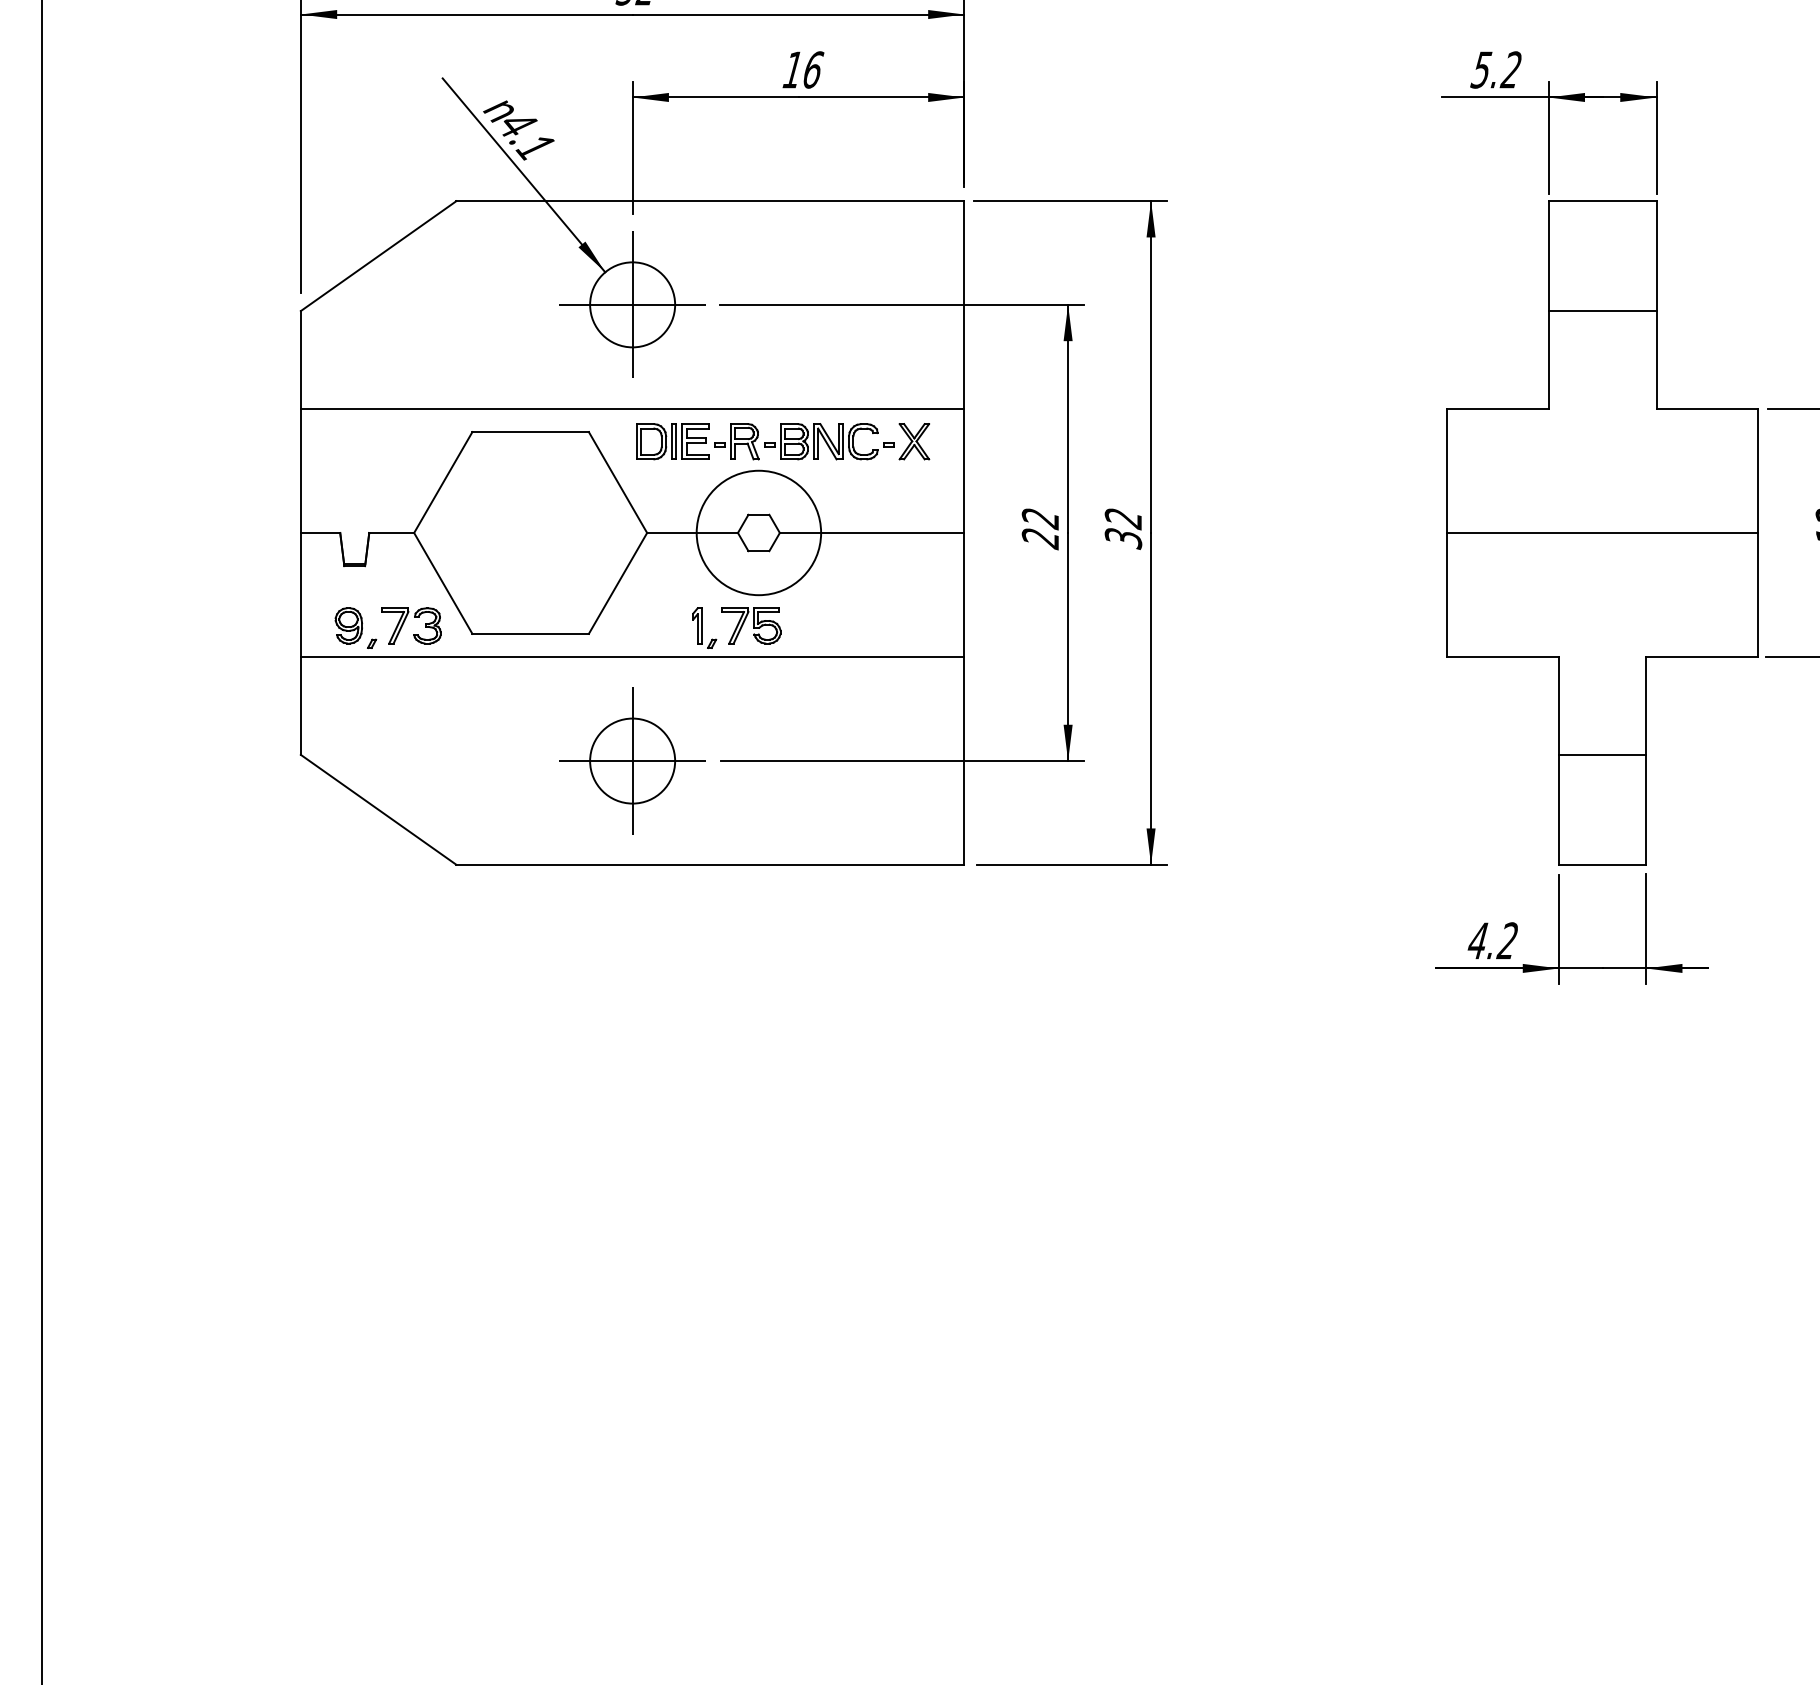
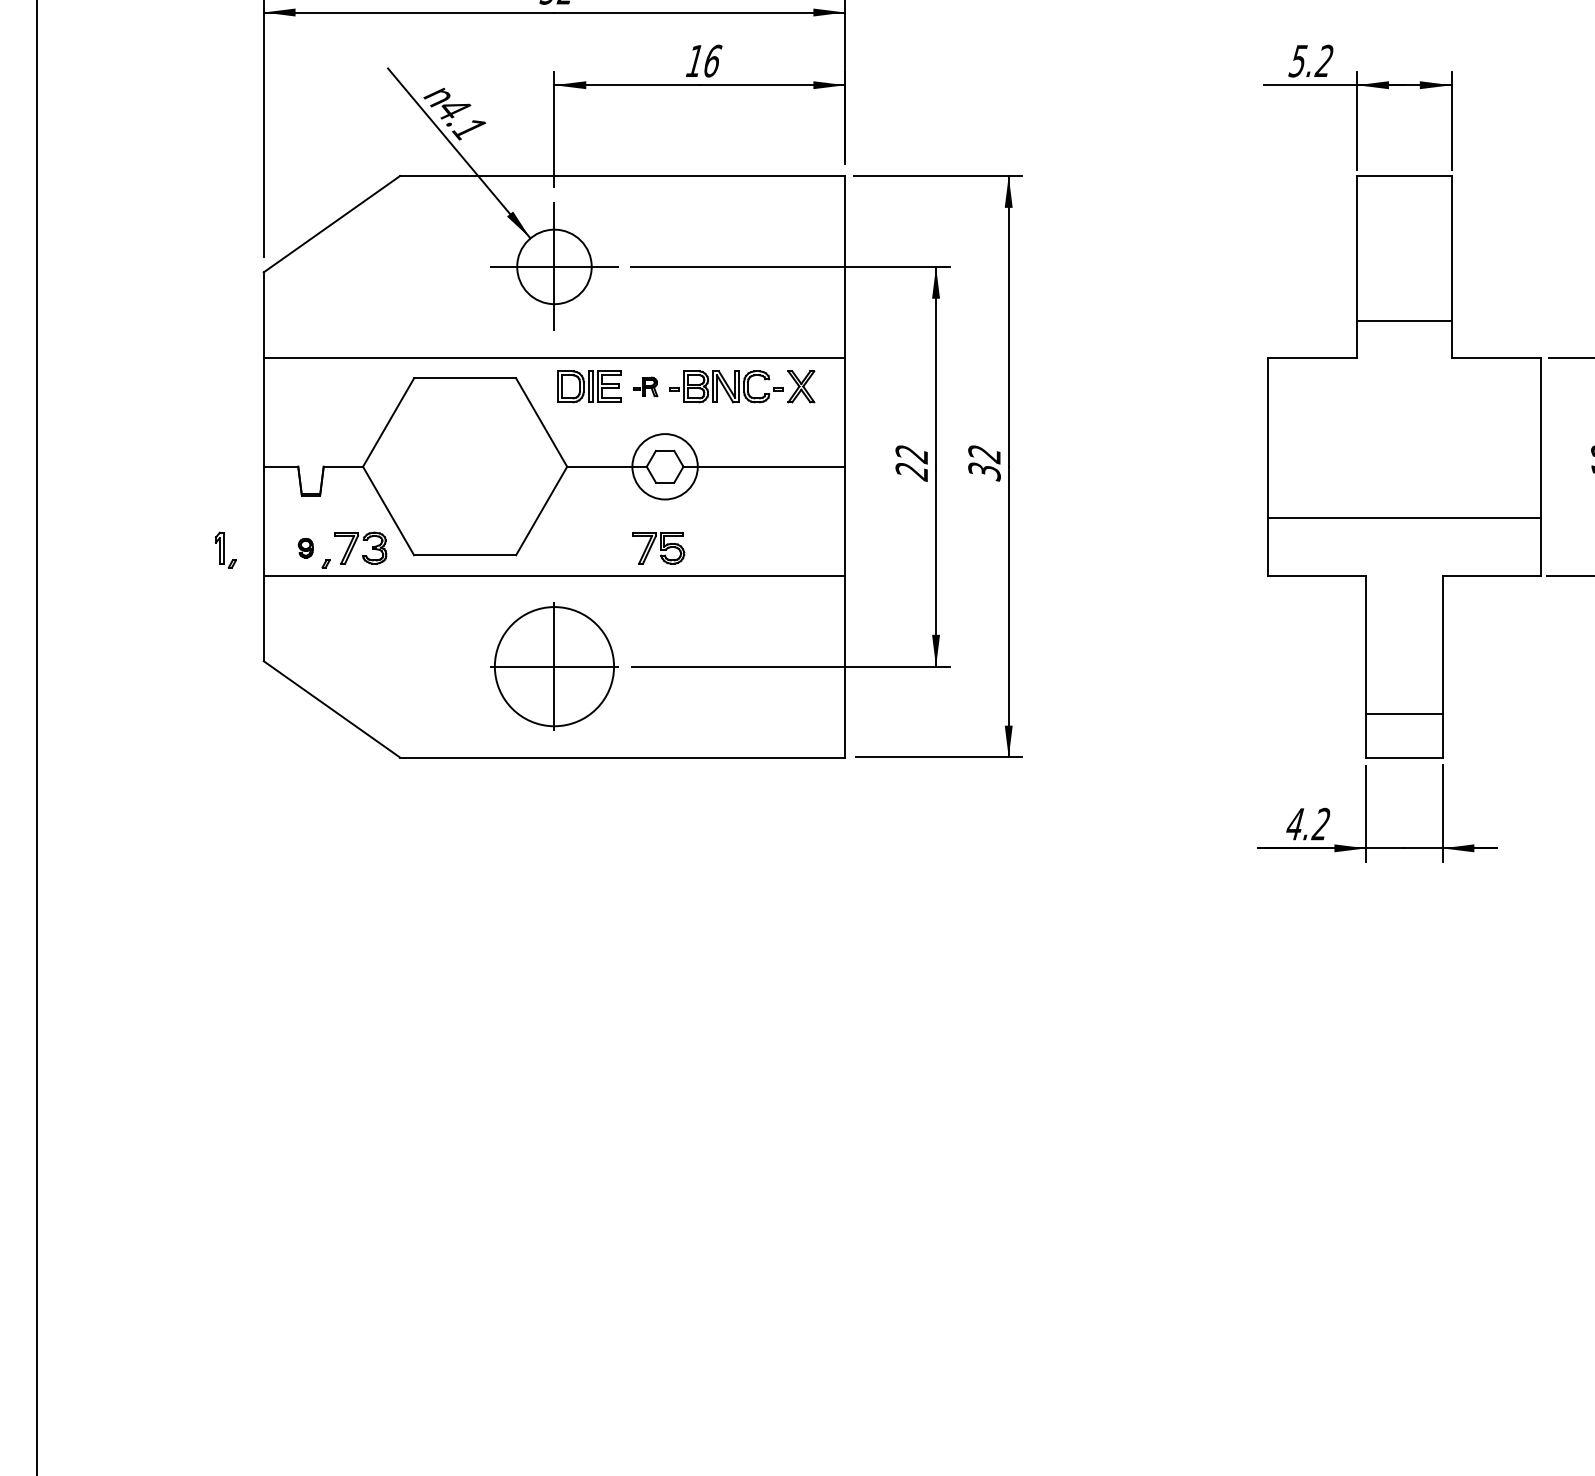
line: (1602, 311) -> (1404, 321), moved
part: (736, 441) -> (645, 386), size x0.6
circle: (758, 532) -> (664, 466), size x0.6
line: (1602, 532) -> (1404, 518), moved
part: (348, 625) -> (305, 547), size x0.6
part: (704, 627) -> (225, 549), moved
line: (1602, 754) -> (1404, 713), moved
circle: (632, 760) -> (554, 666), size x1.6

